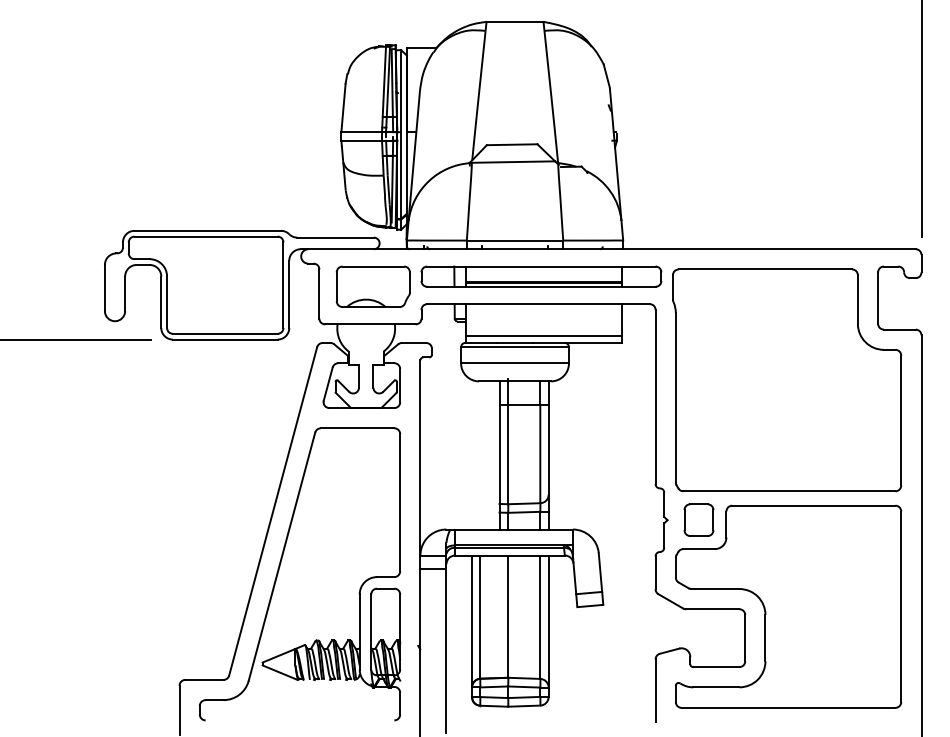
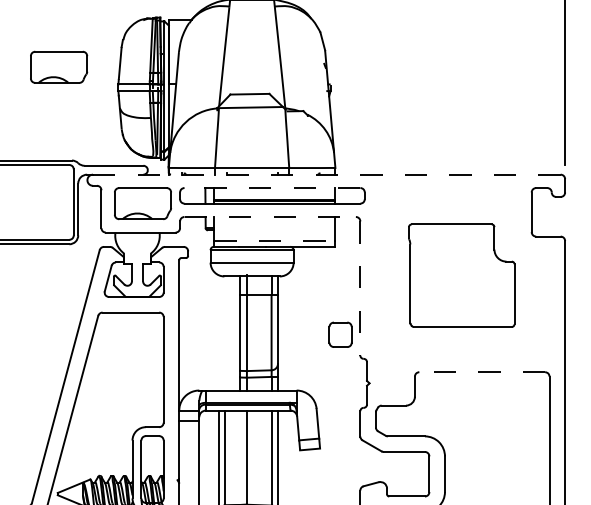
part: (263, 109) -> (58, 67), added
line: (612, 249) -> (327, 174), solid -> dashed
line: (540, 266) -> (271, 187), solid -> dashed
line: (539, 304) -> (270, 217), solid -> dashed
line: (544, 335) -> (274, 241), solid -> dashed
part: (787, 380) -> (461, 275), size x0.6
line: (655, 397) -> (360, 288), solid -> dashed
line: (813, 505) -> (481, 372), solid -> dashed
part: (698, 519) -> (340, 334), moved

